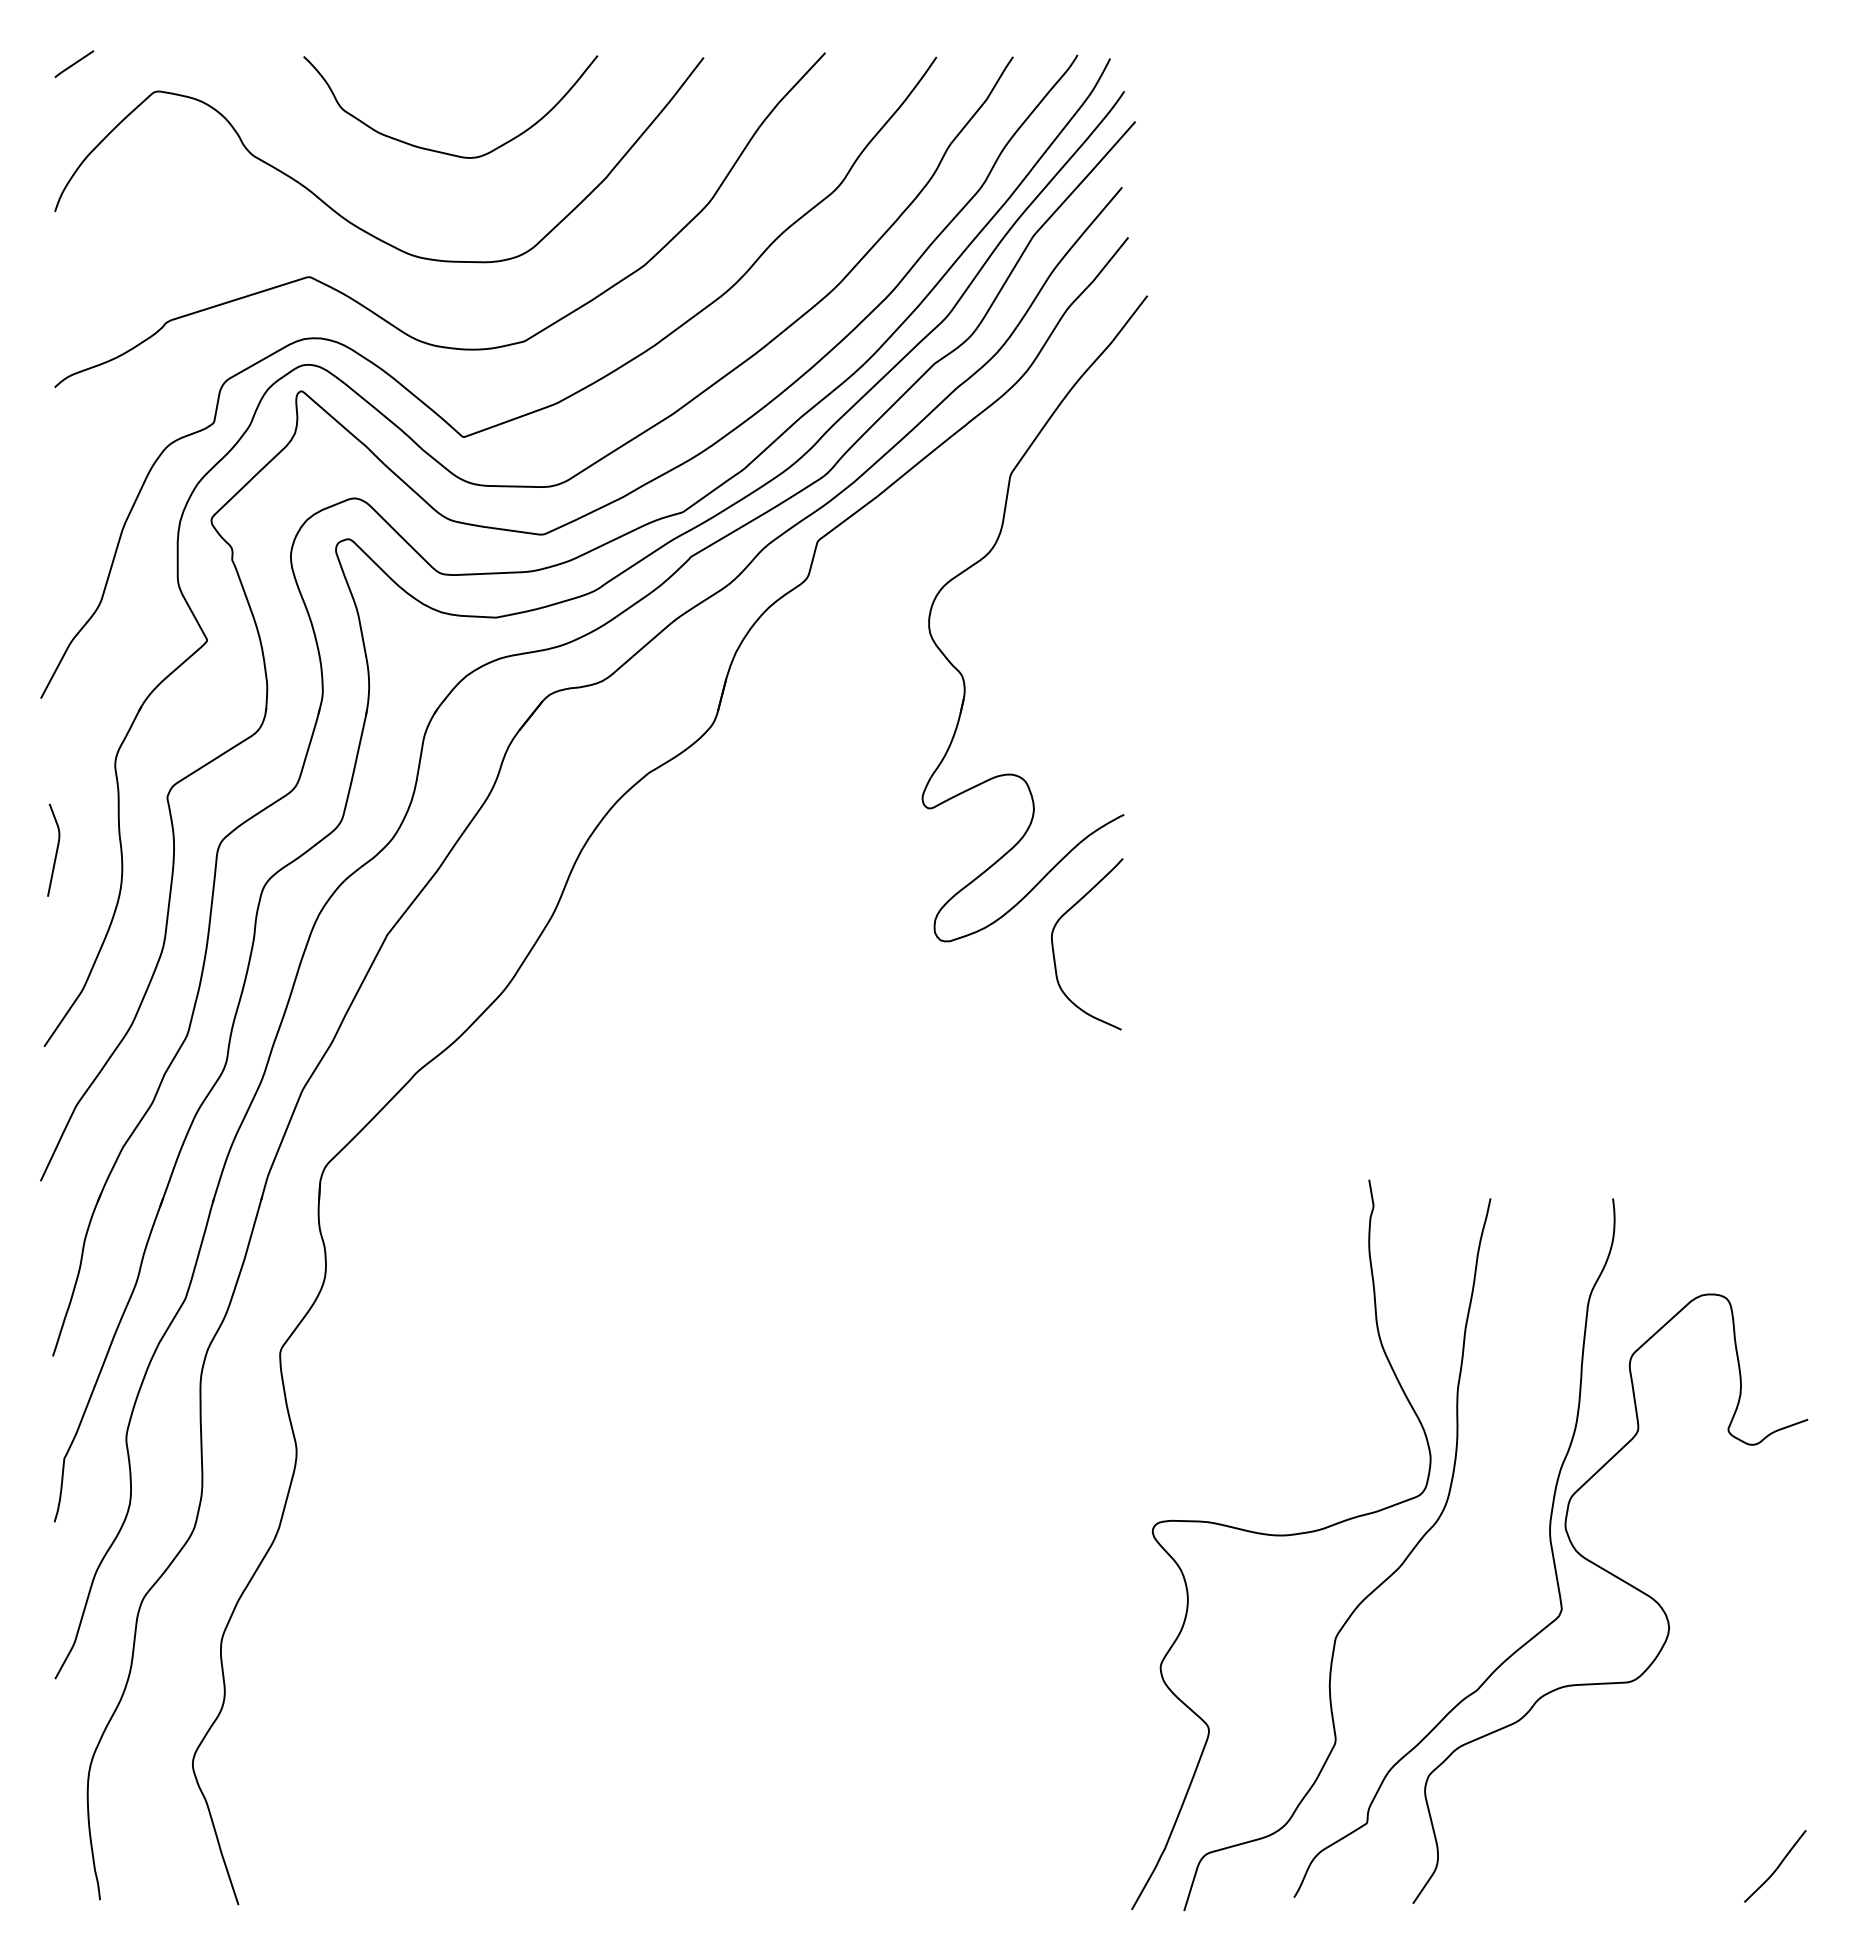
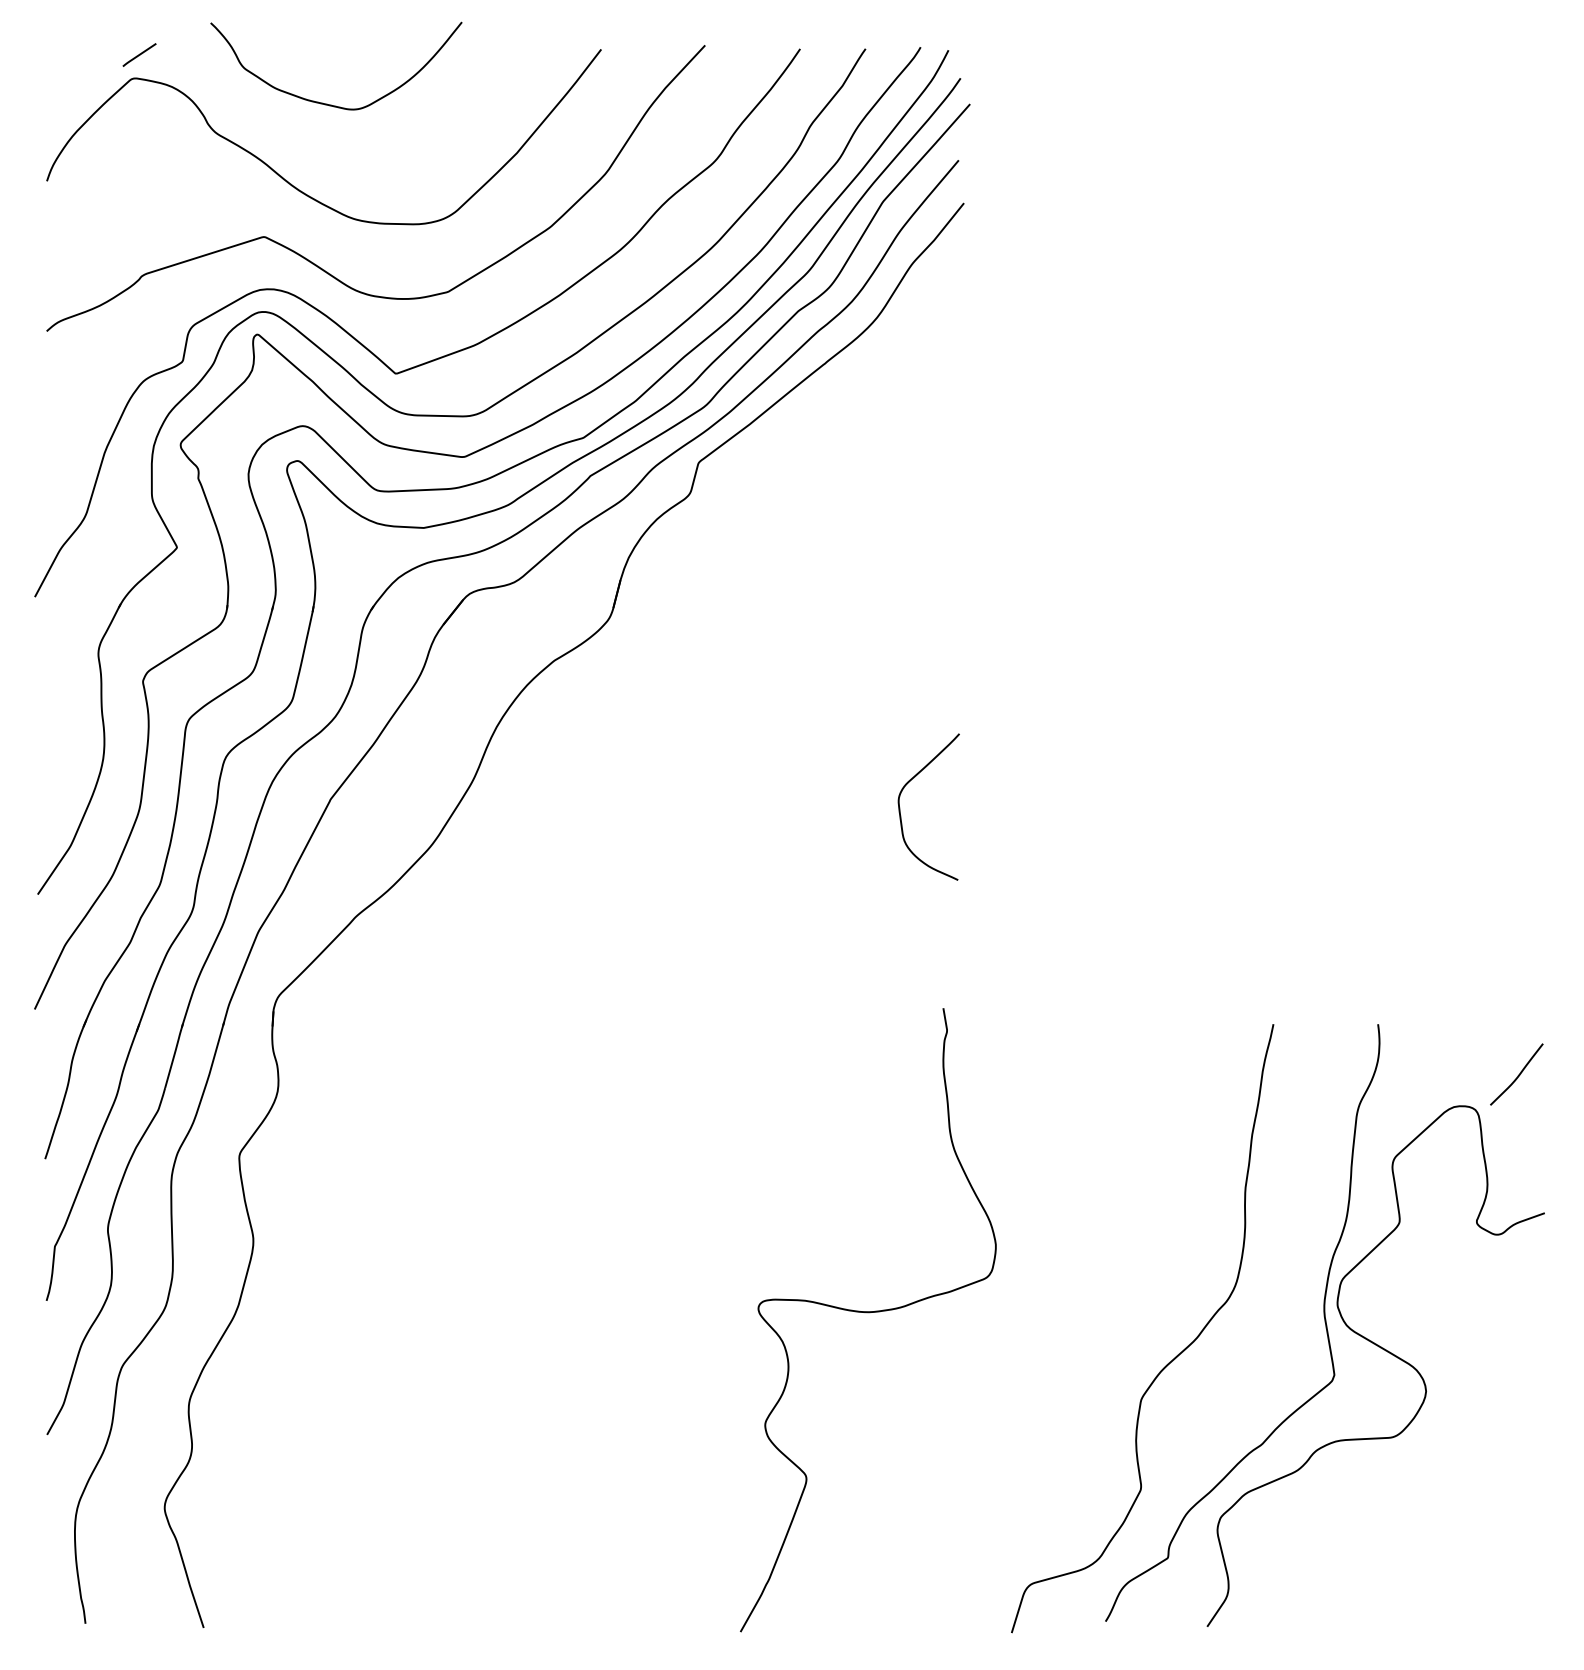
line: (74, 63) -> (139, 54), moved
curve: (437, 150) -> (325, 103), moved
part: (984, 558) -> (841, 477), removed
curve: (56, 849) -> (48, 726), removed
curve: (1281, 1536) -> (868, 1313), moved
curve: (1776, 1867) -> (1517, 1075), moved

